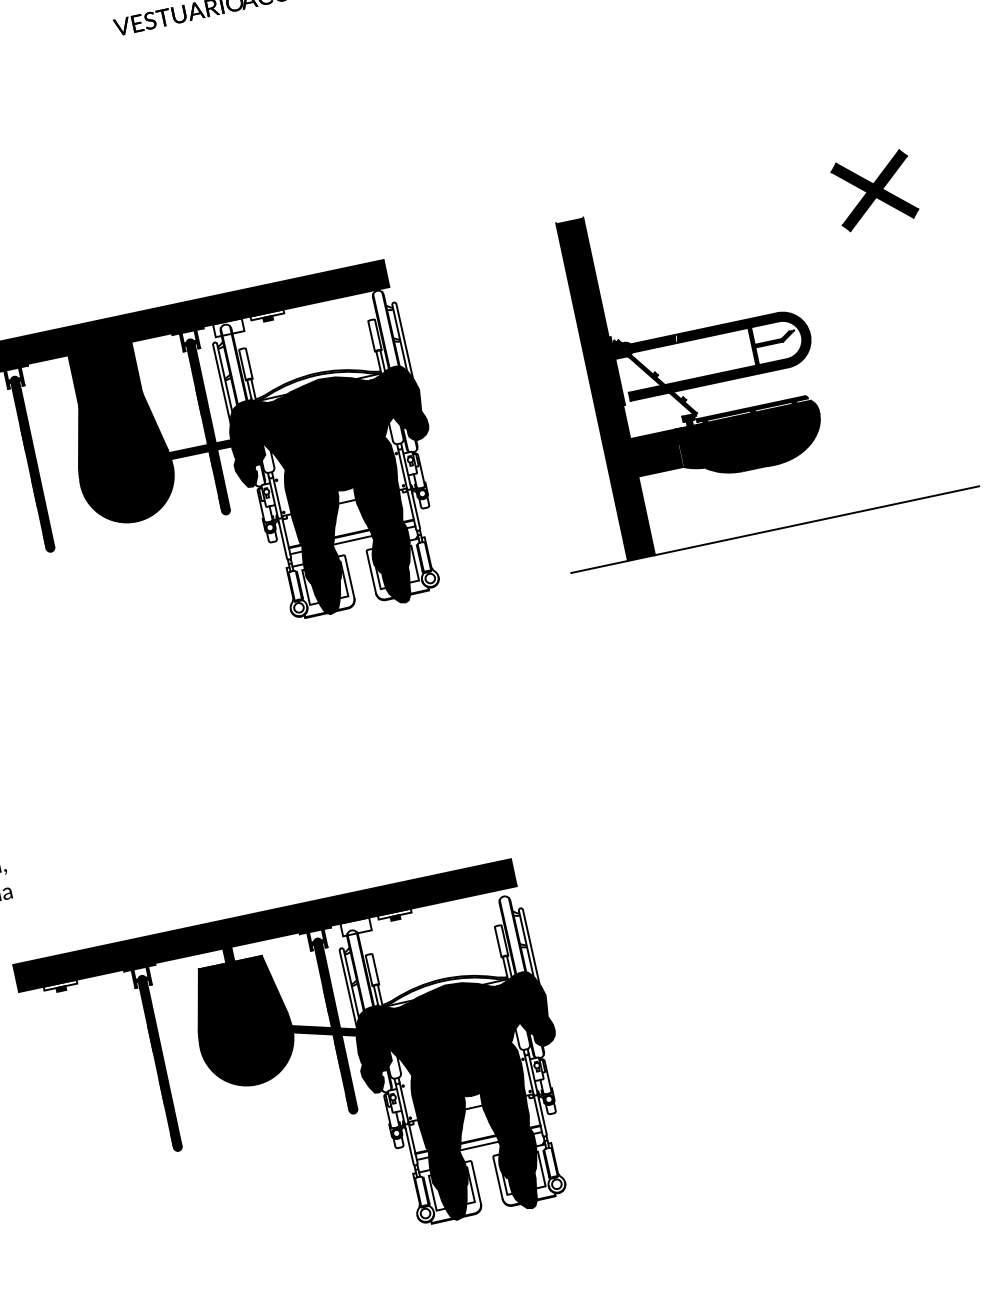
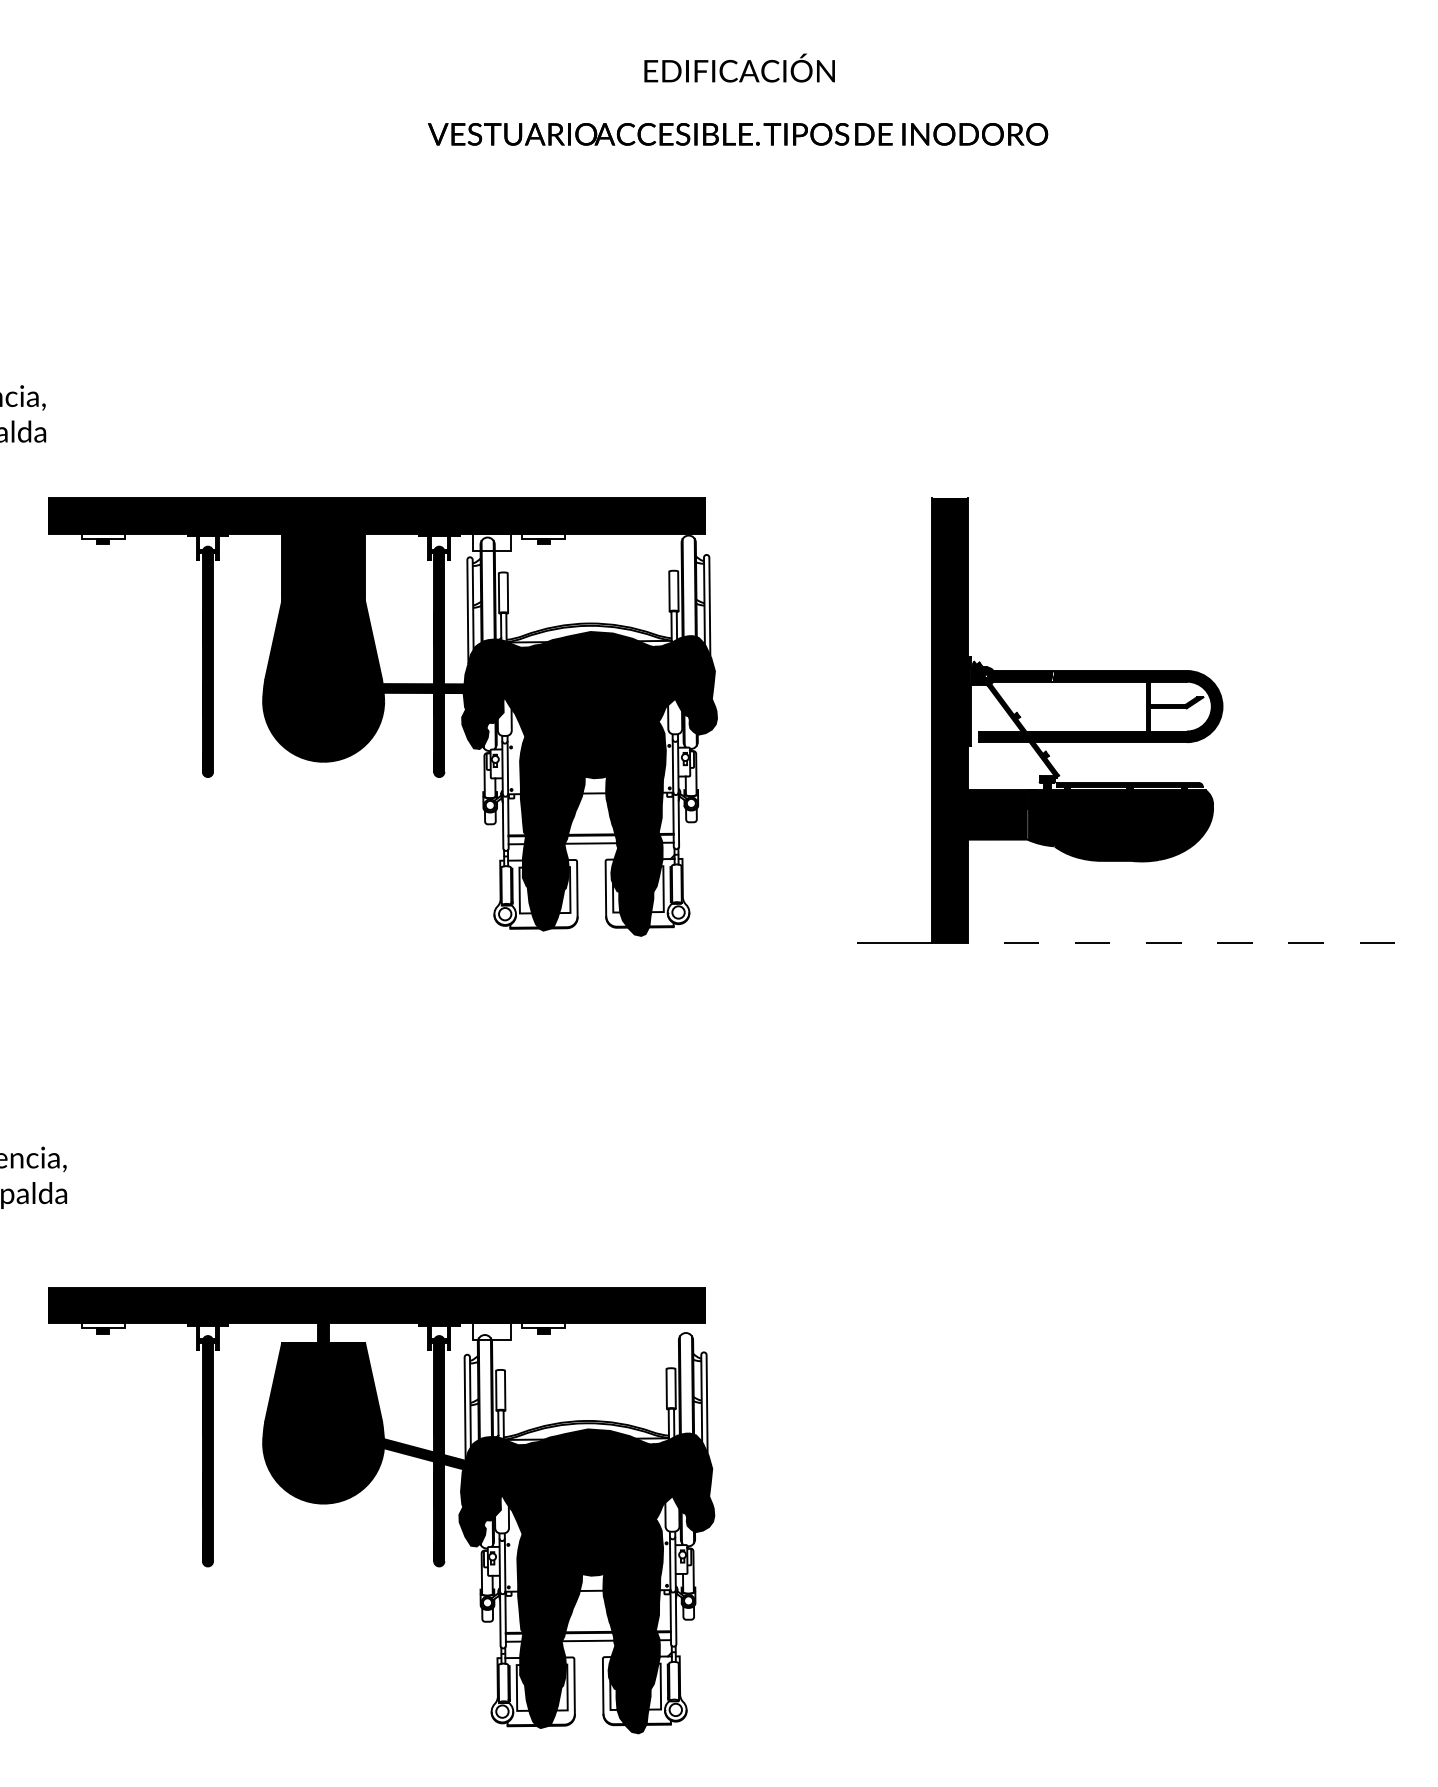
part: (874, 190) -> (1342, 542), removed
line: (817, 520) -> (1181, 943), solid -> dashed

